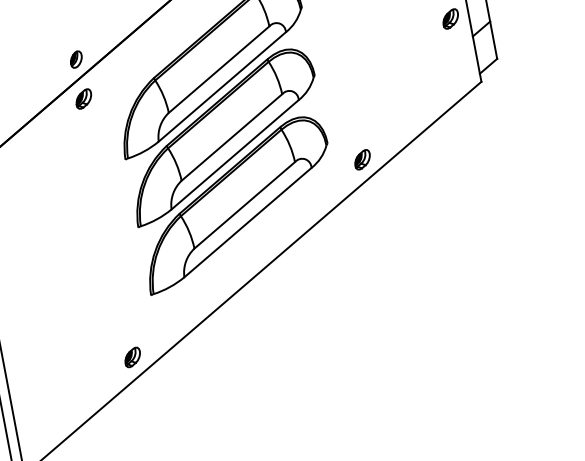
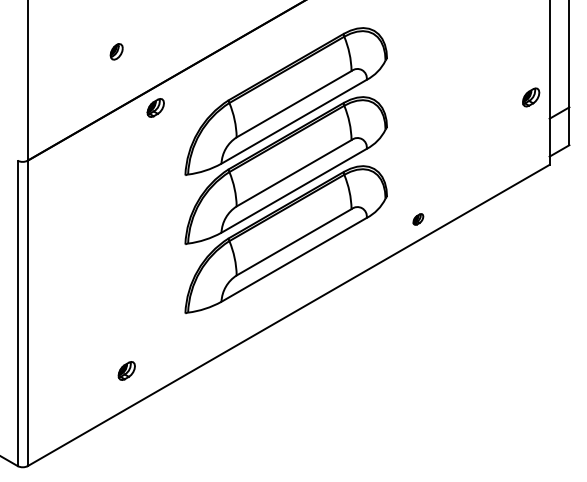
part: (76, 59) -> (116, 51), moved
part: (362, 159) -> (418, 219), size x0.6
part: (132, 357) -> (126, 370), moved

